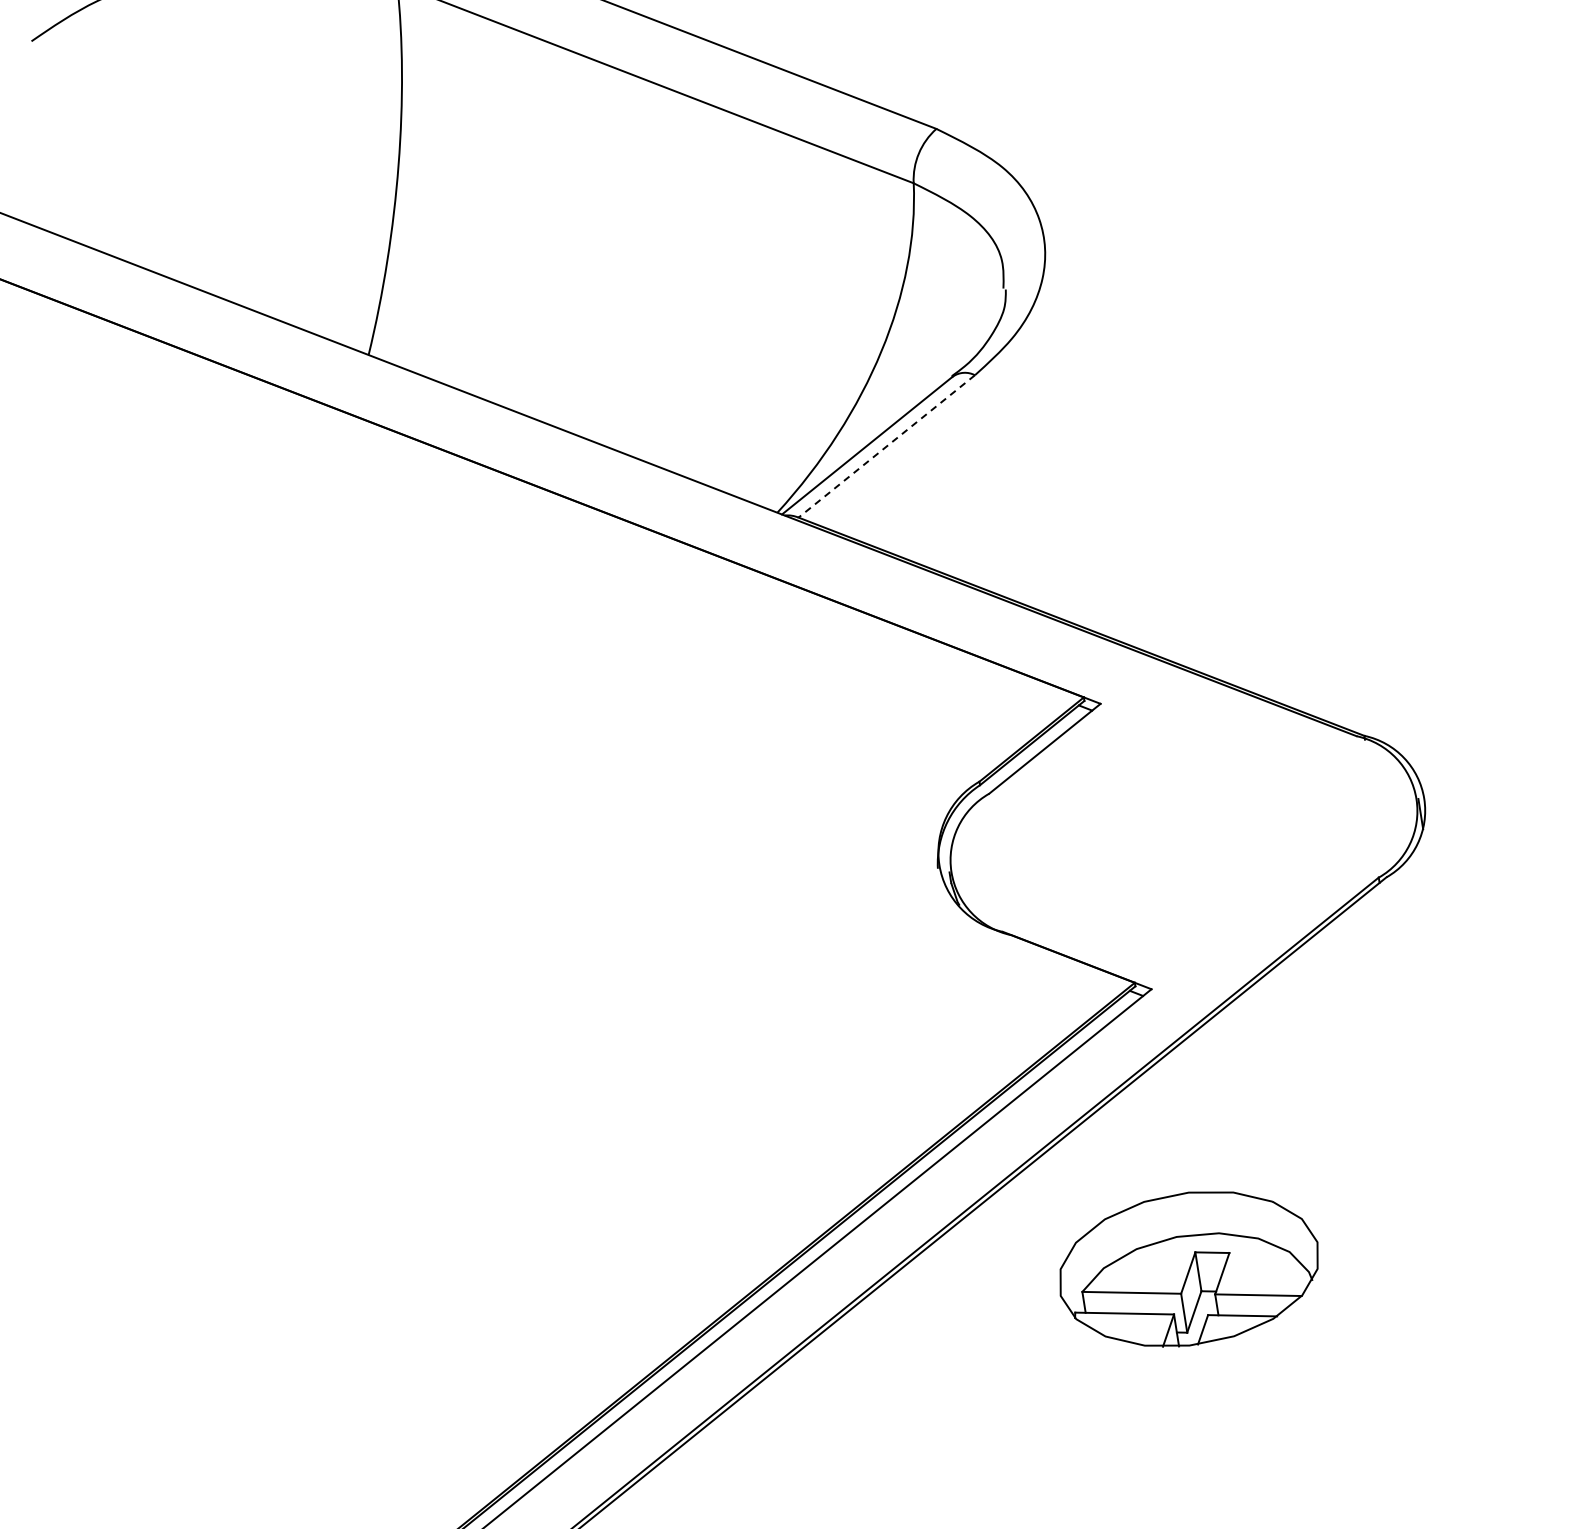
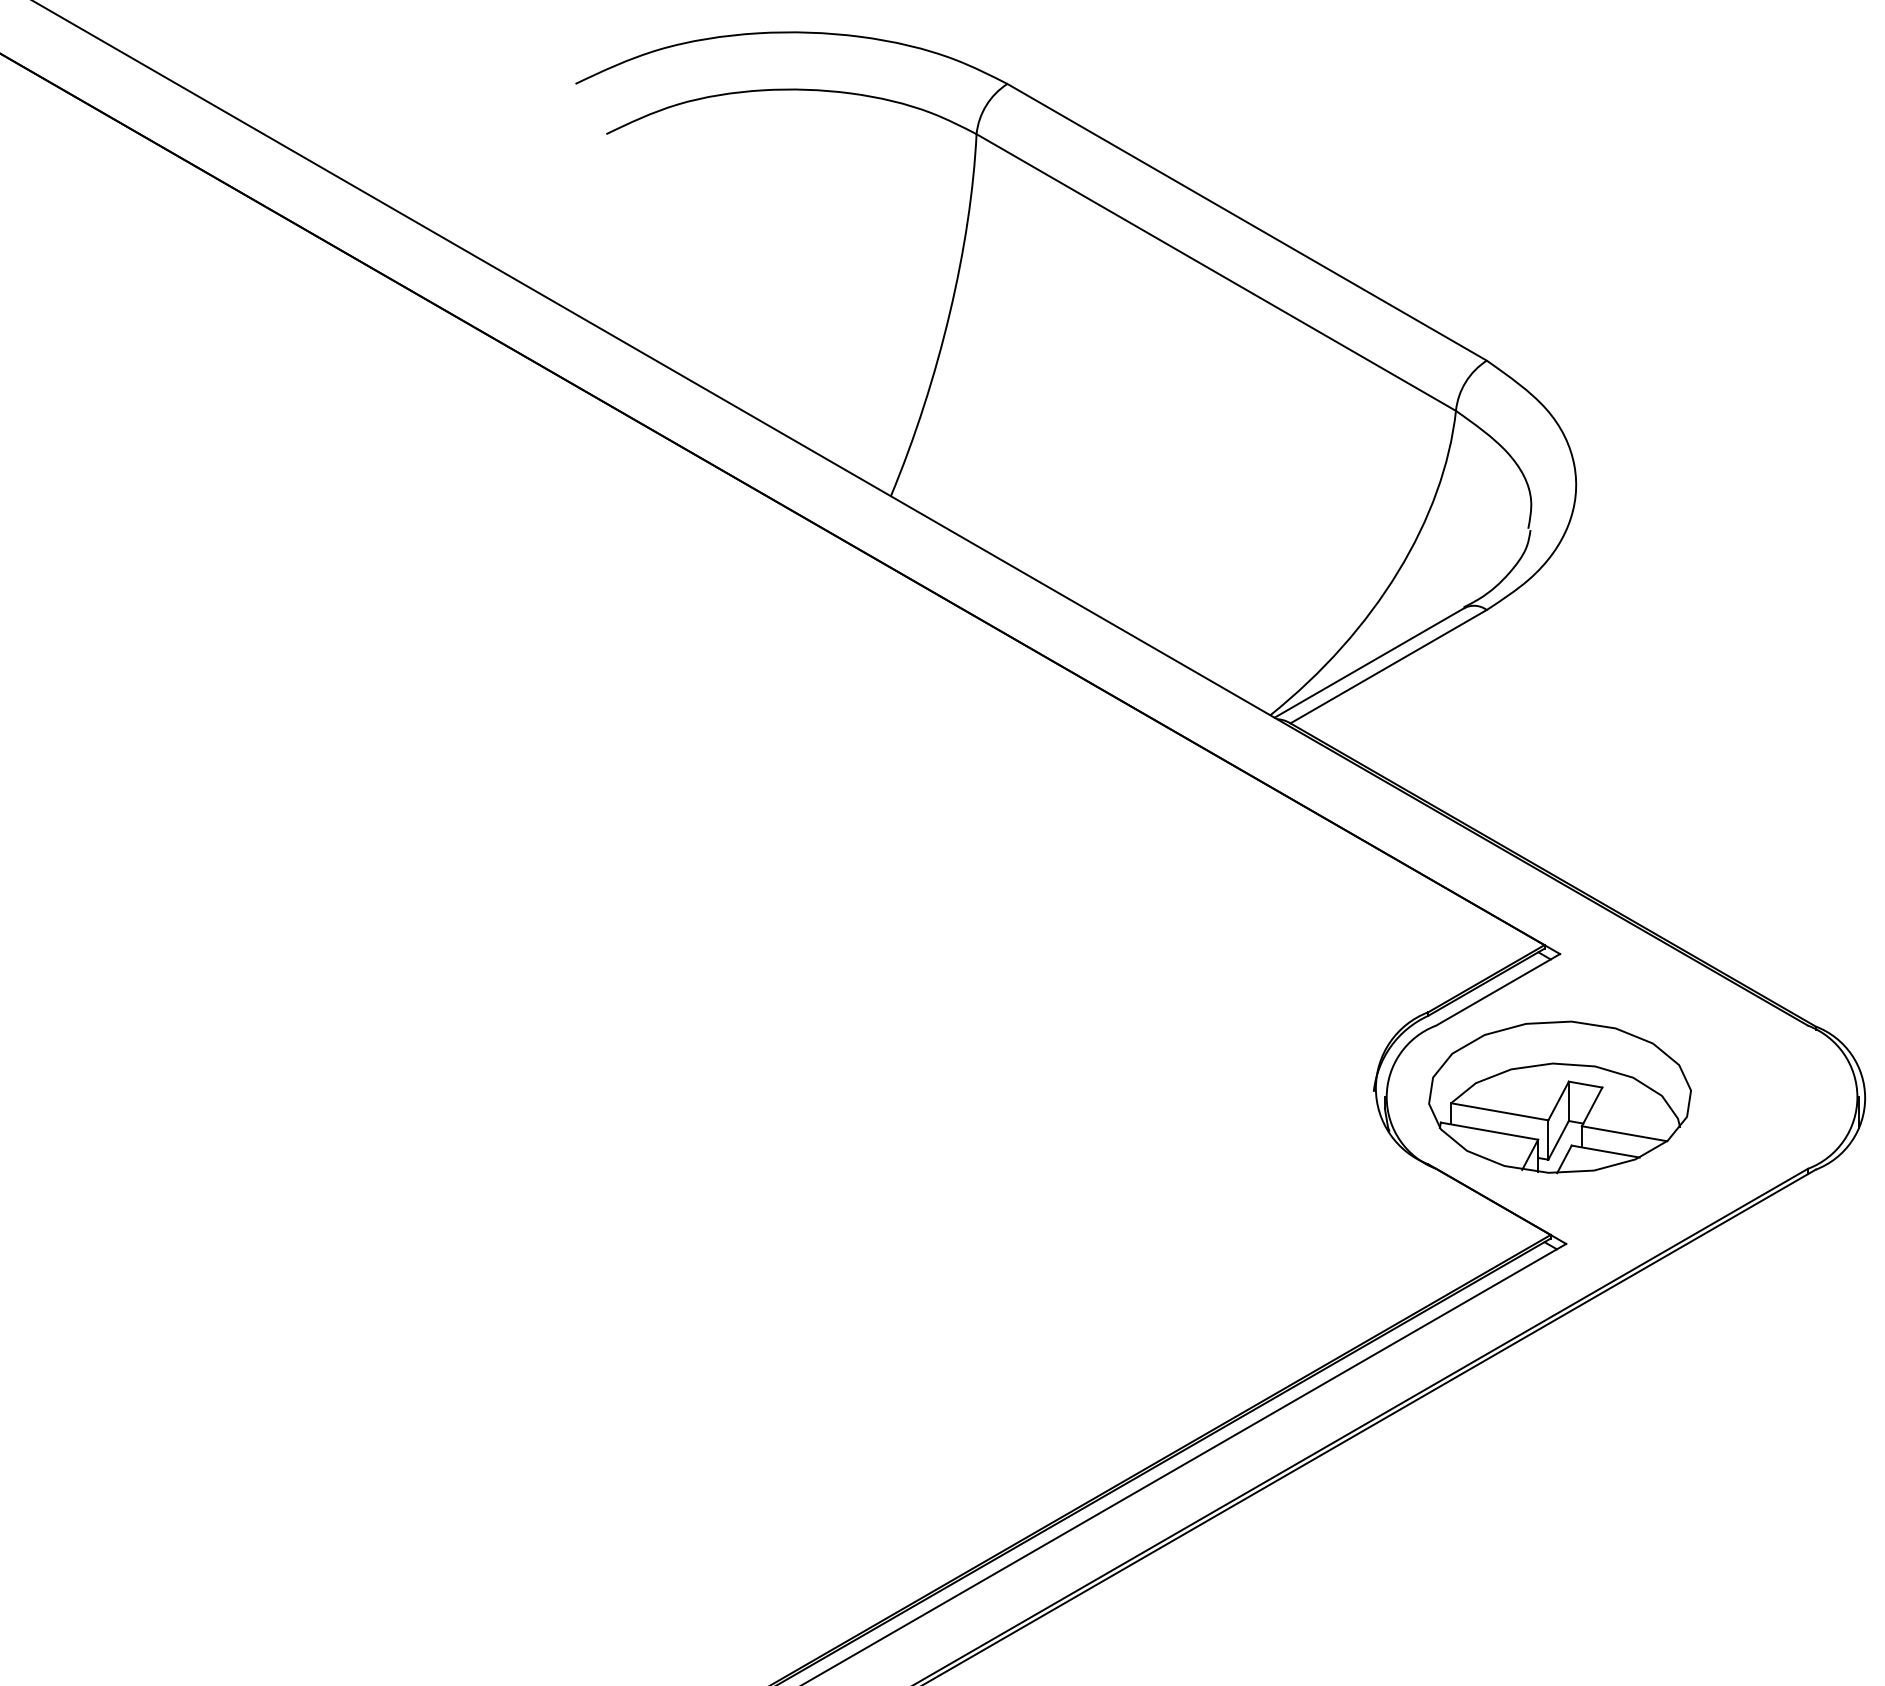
line: (886, 446) -> (1388, 666), dashed -> solid
part: (1188, 1269) -> (1559, 1097), moved

